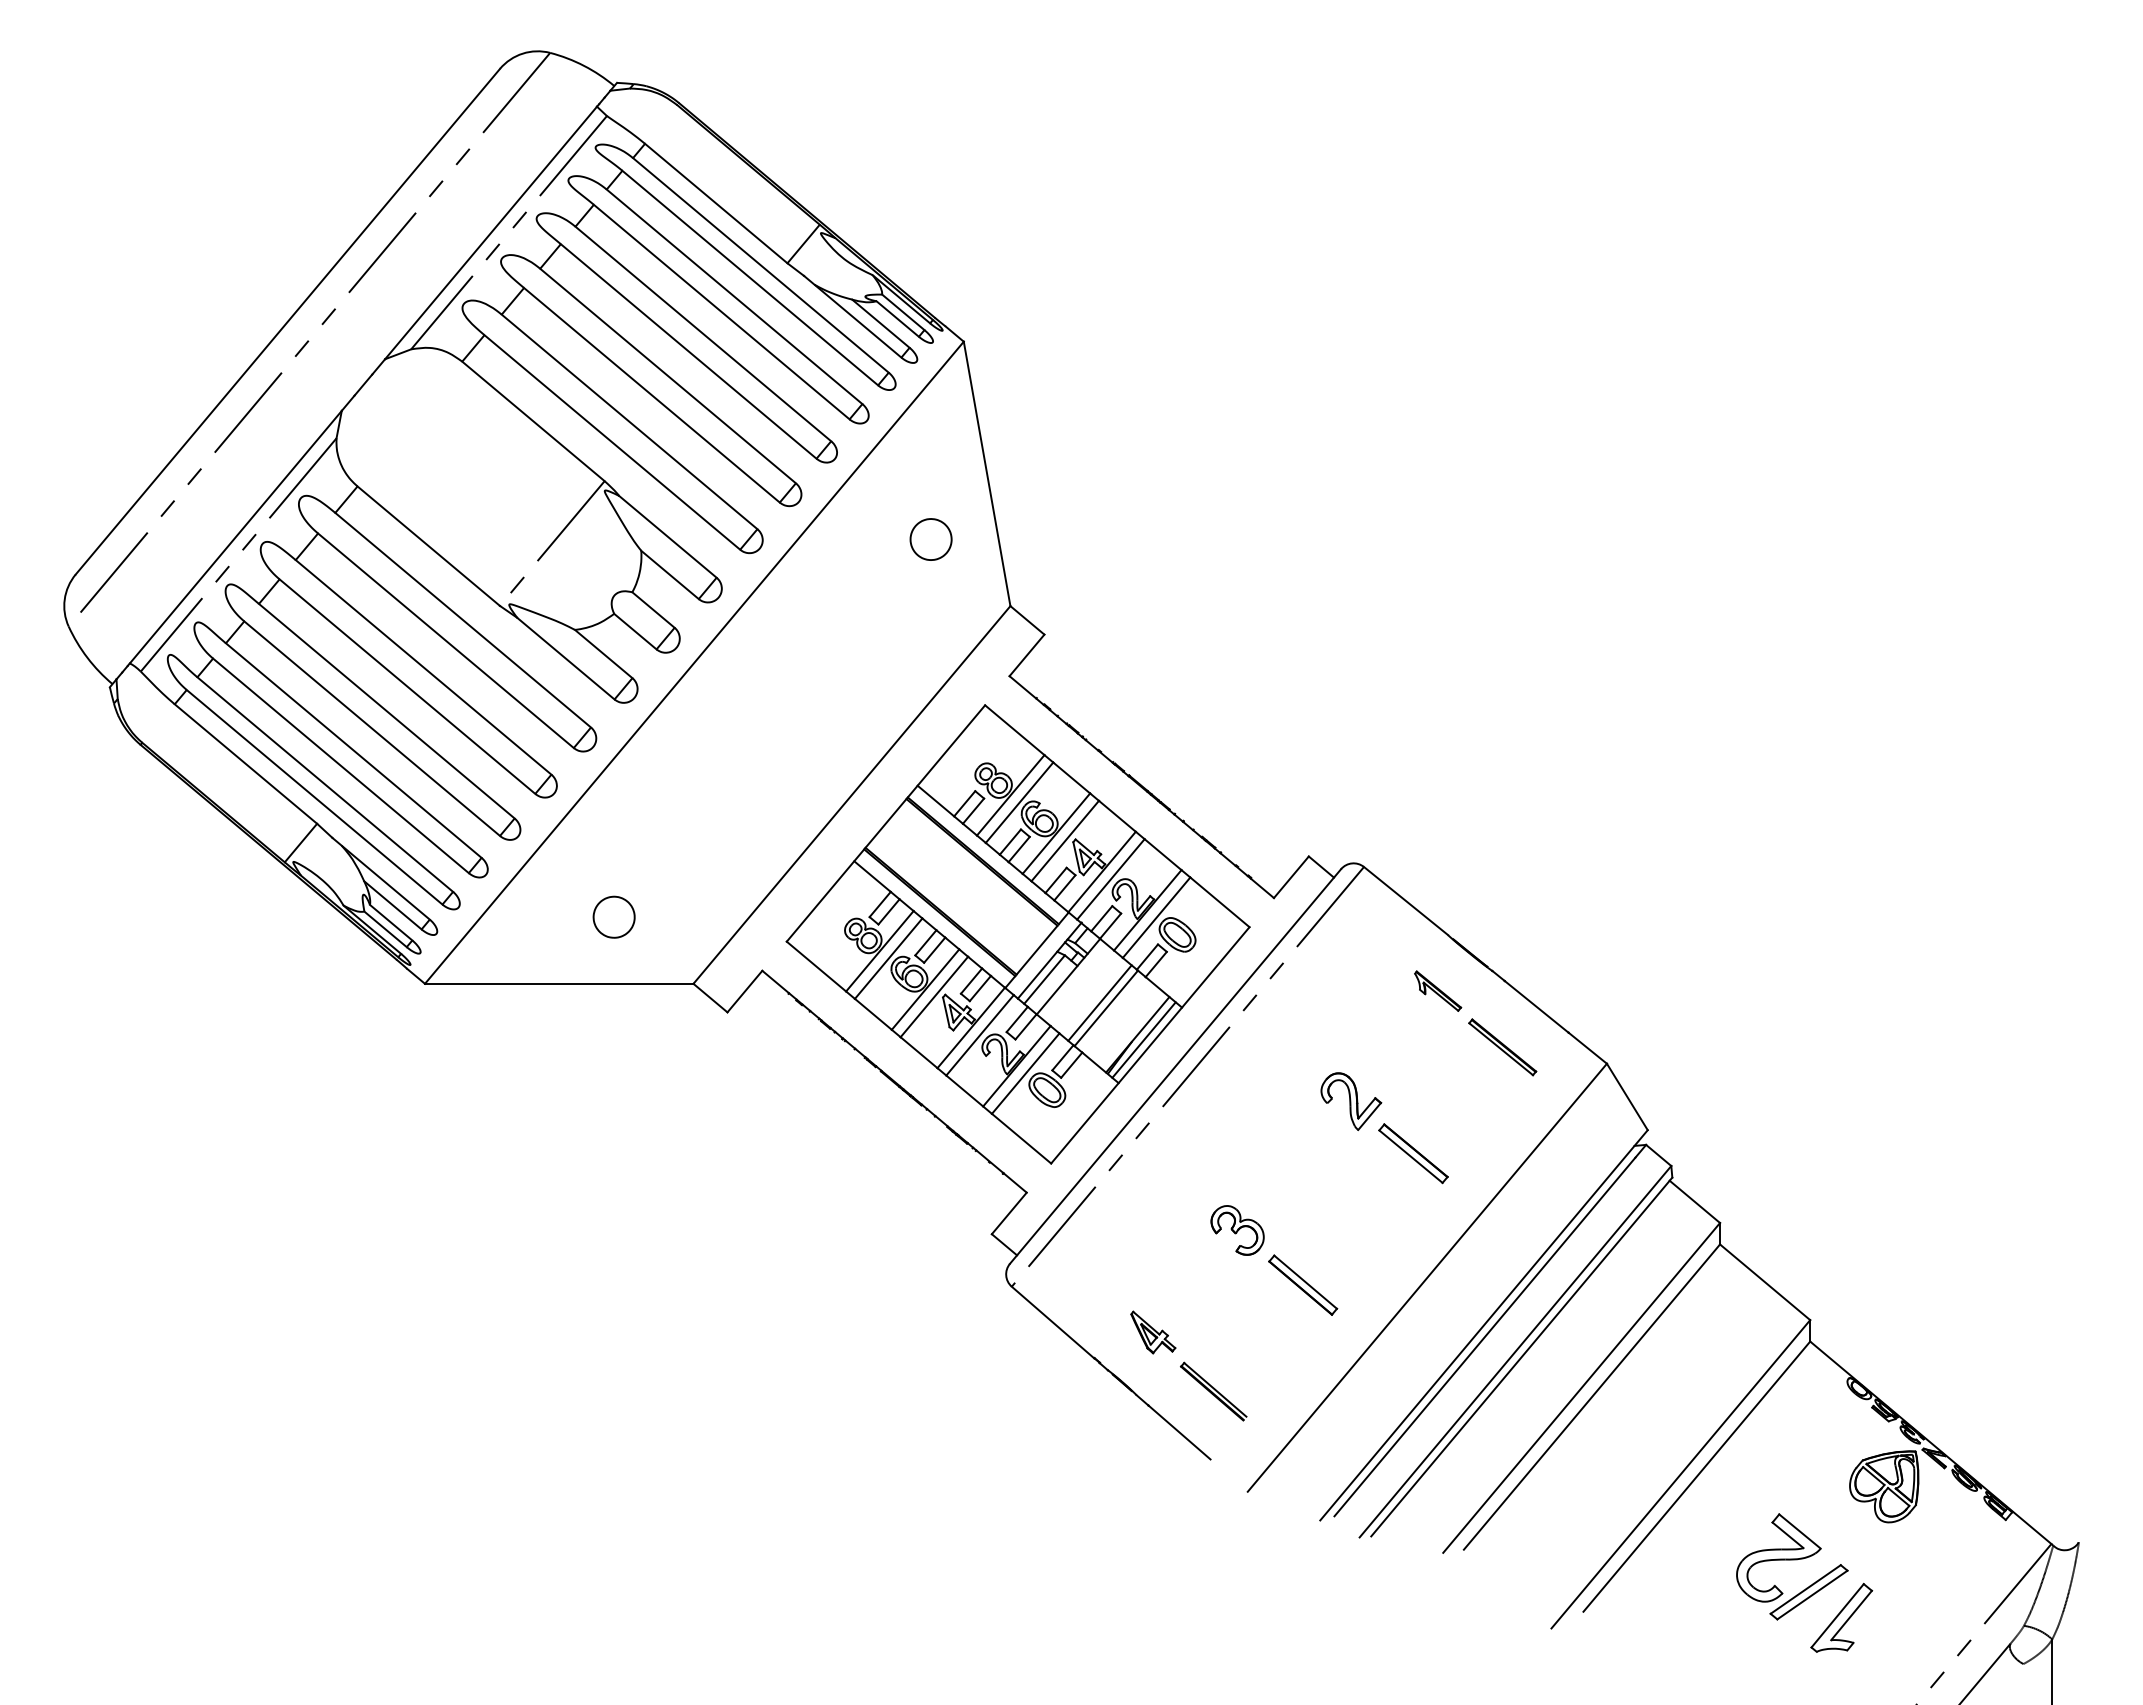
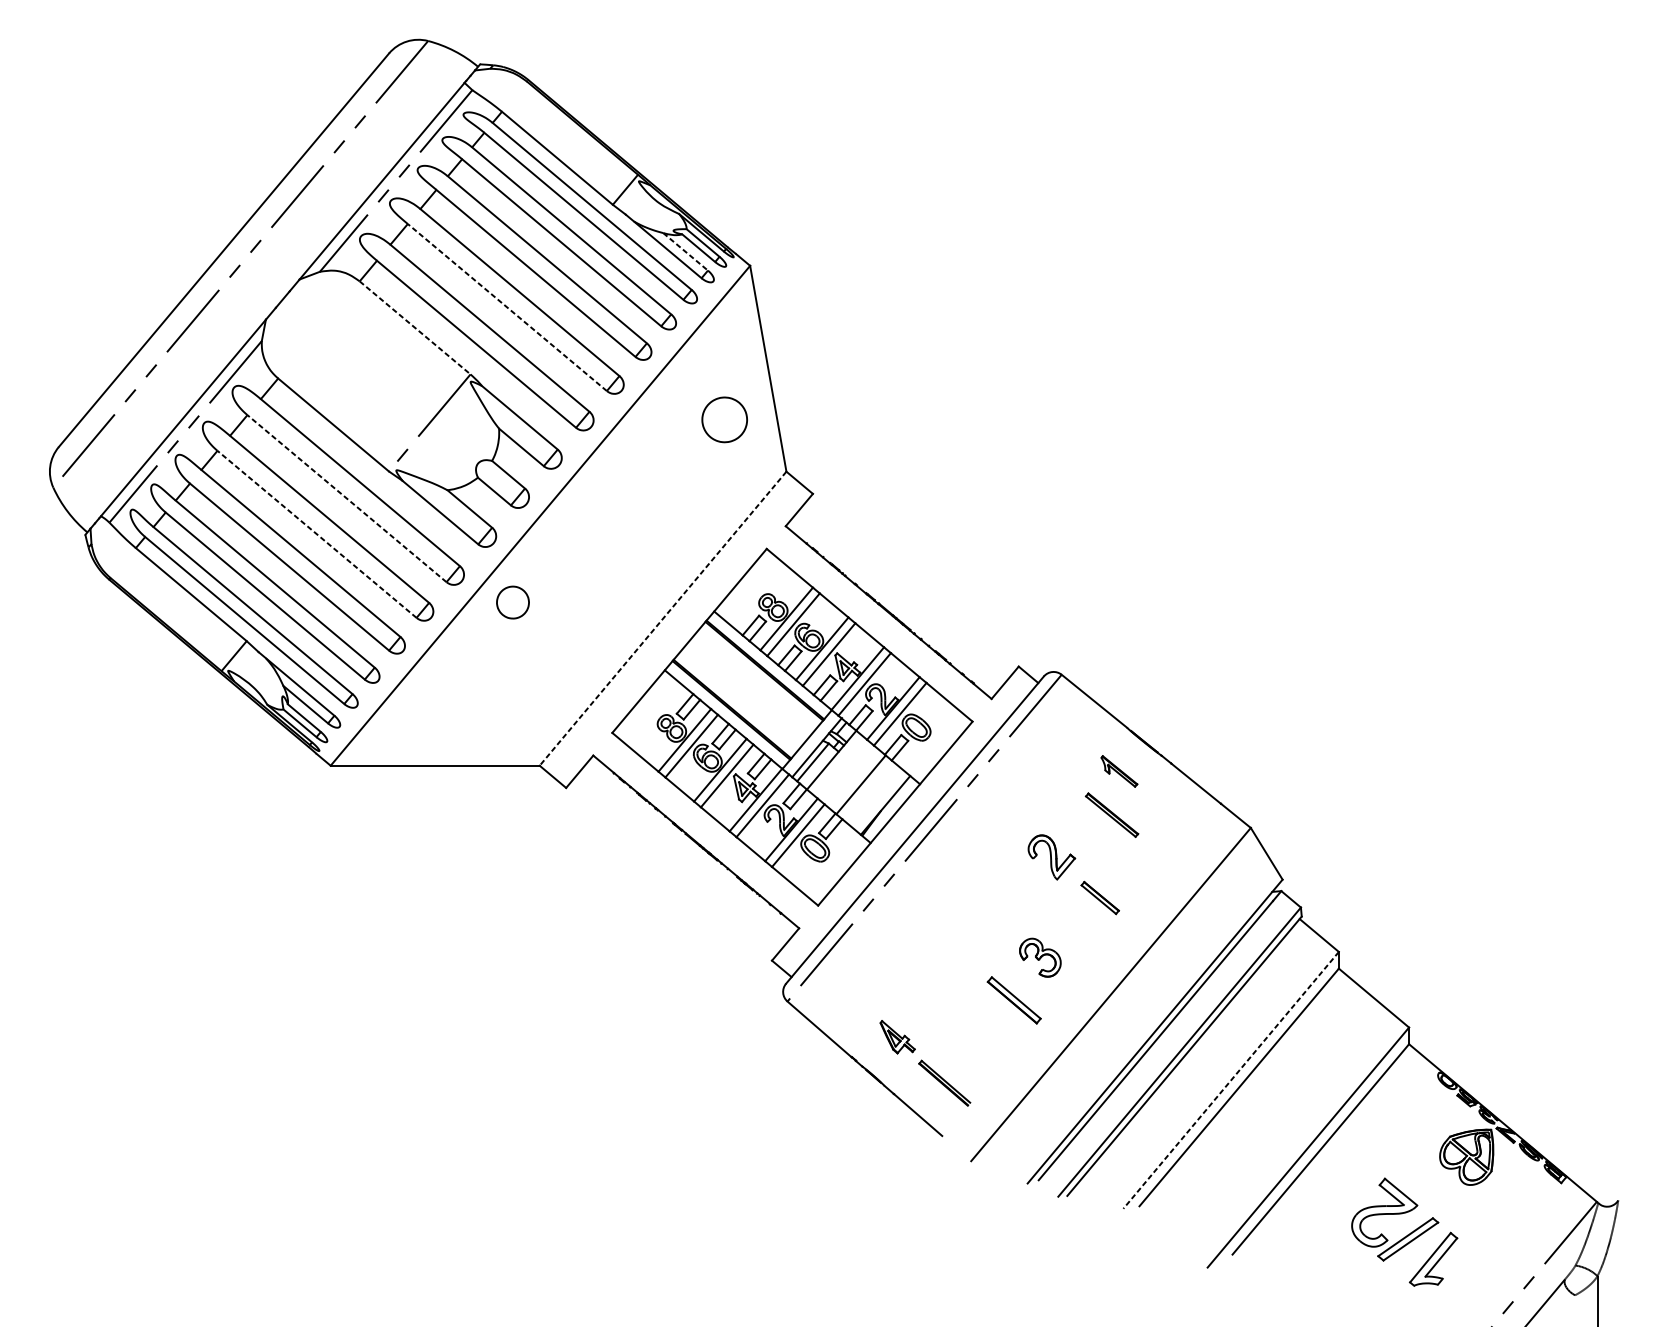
line: (880, 323) -> (685, 251), solid -> dashed
line: (651, 395) -> (507, 307), solid -> dashed
line: (533, 421) -> (415, 327), solid -> dashed
part: (930, 539) -> (724, 419), size x1.4
line: (445, 640) -> (346, 498), solid -> dashed
line: (407, 686) -> (317, 534), solid -> dashed
line: (851, 794) -> (662, 618), solid -> dashed
part: (613, 916) -> (512, 601), moved
line: (1099, 1002) -> (855, 780), removed
line: (1143, 1039) -> (890, 809), removed
part: (1502, 1047) -> (1111, 815), moved
part: (1413, 1153) -> (1100, 897), size x0.7
part: (1237, 1230) -> (1040, 957), moved
line: (1581, 1388) -> (1231, 1080), solid -> dashed

